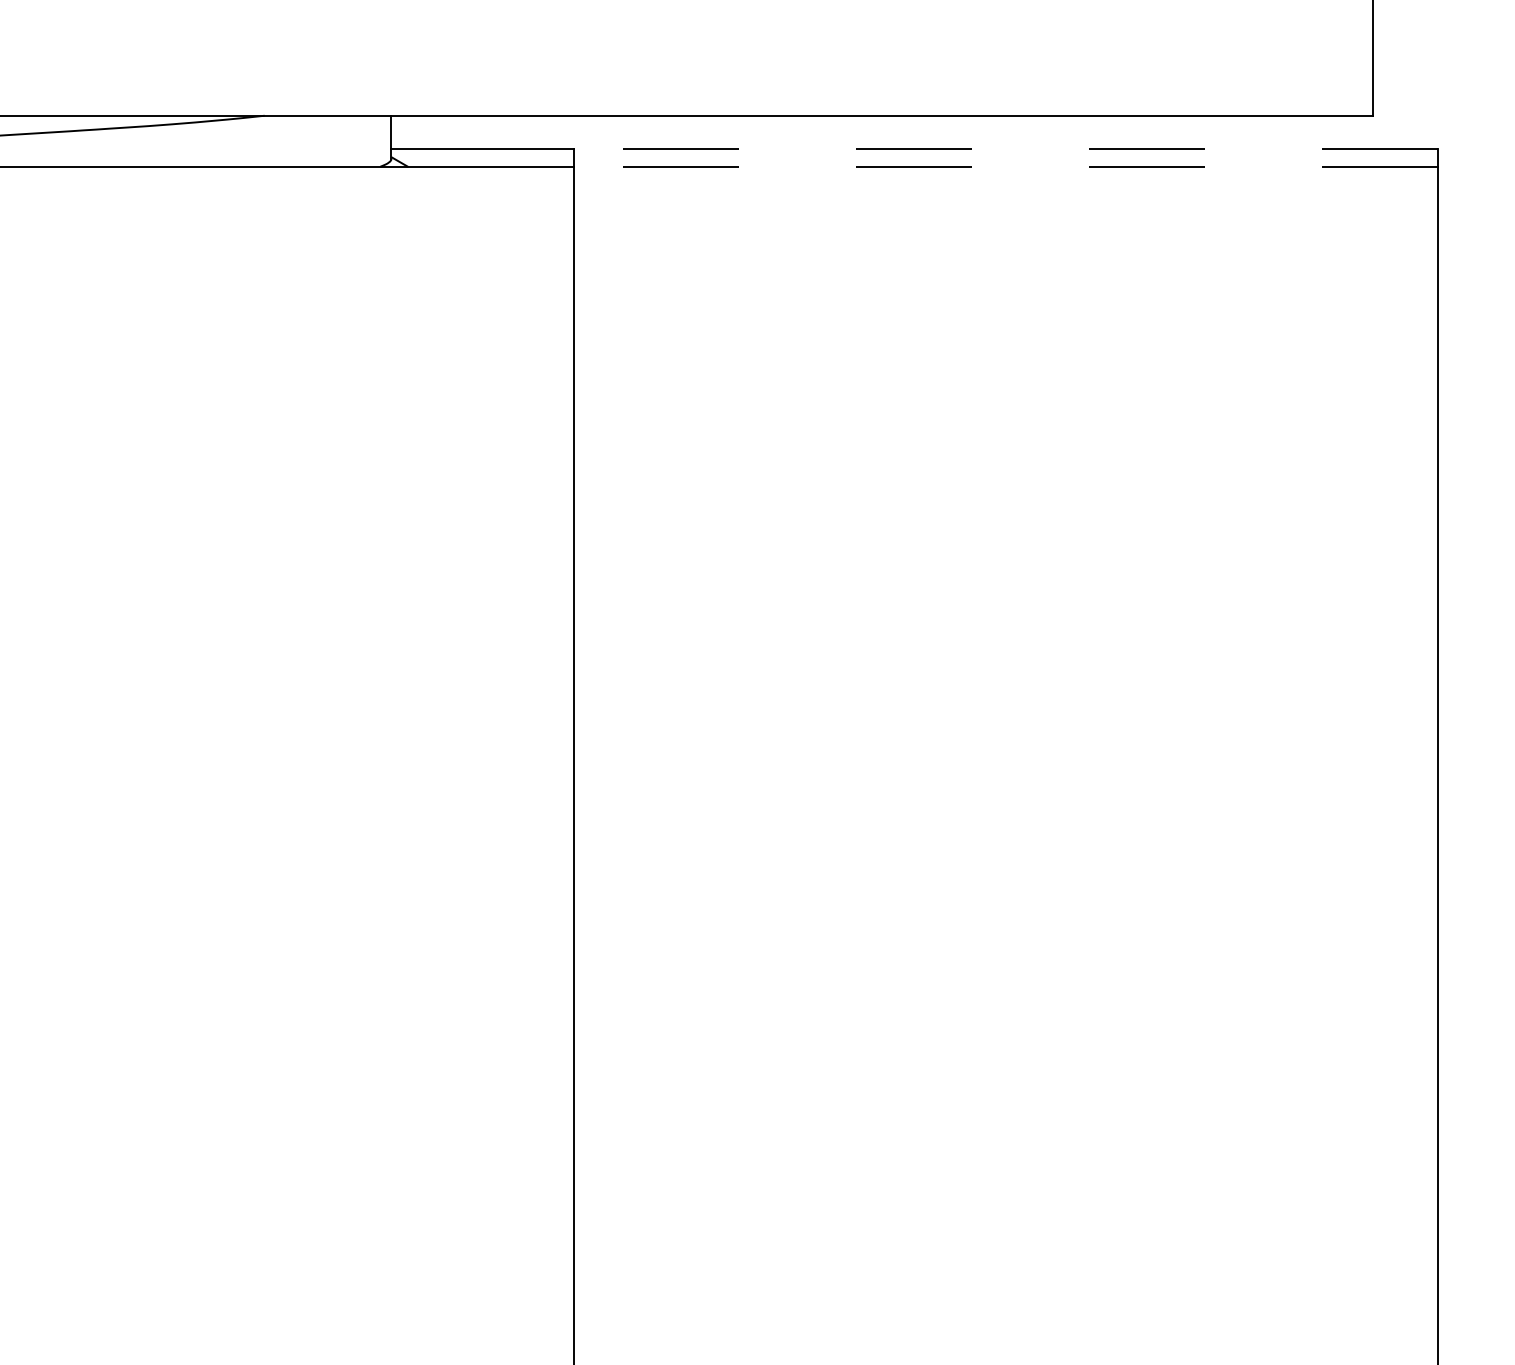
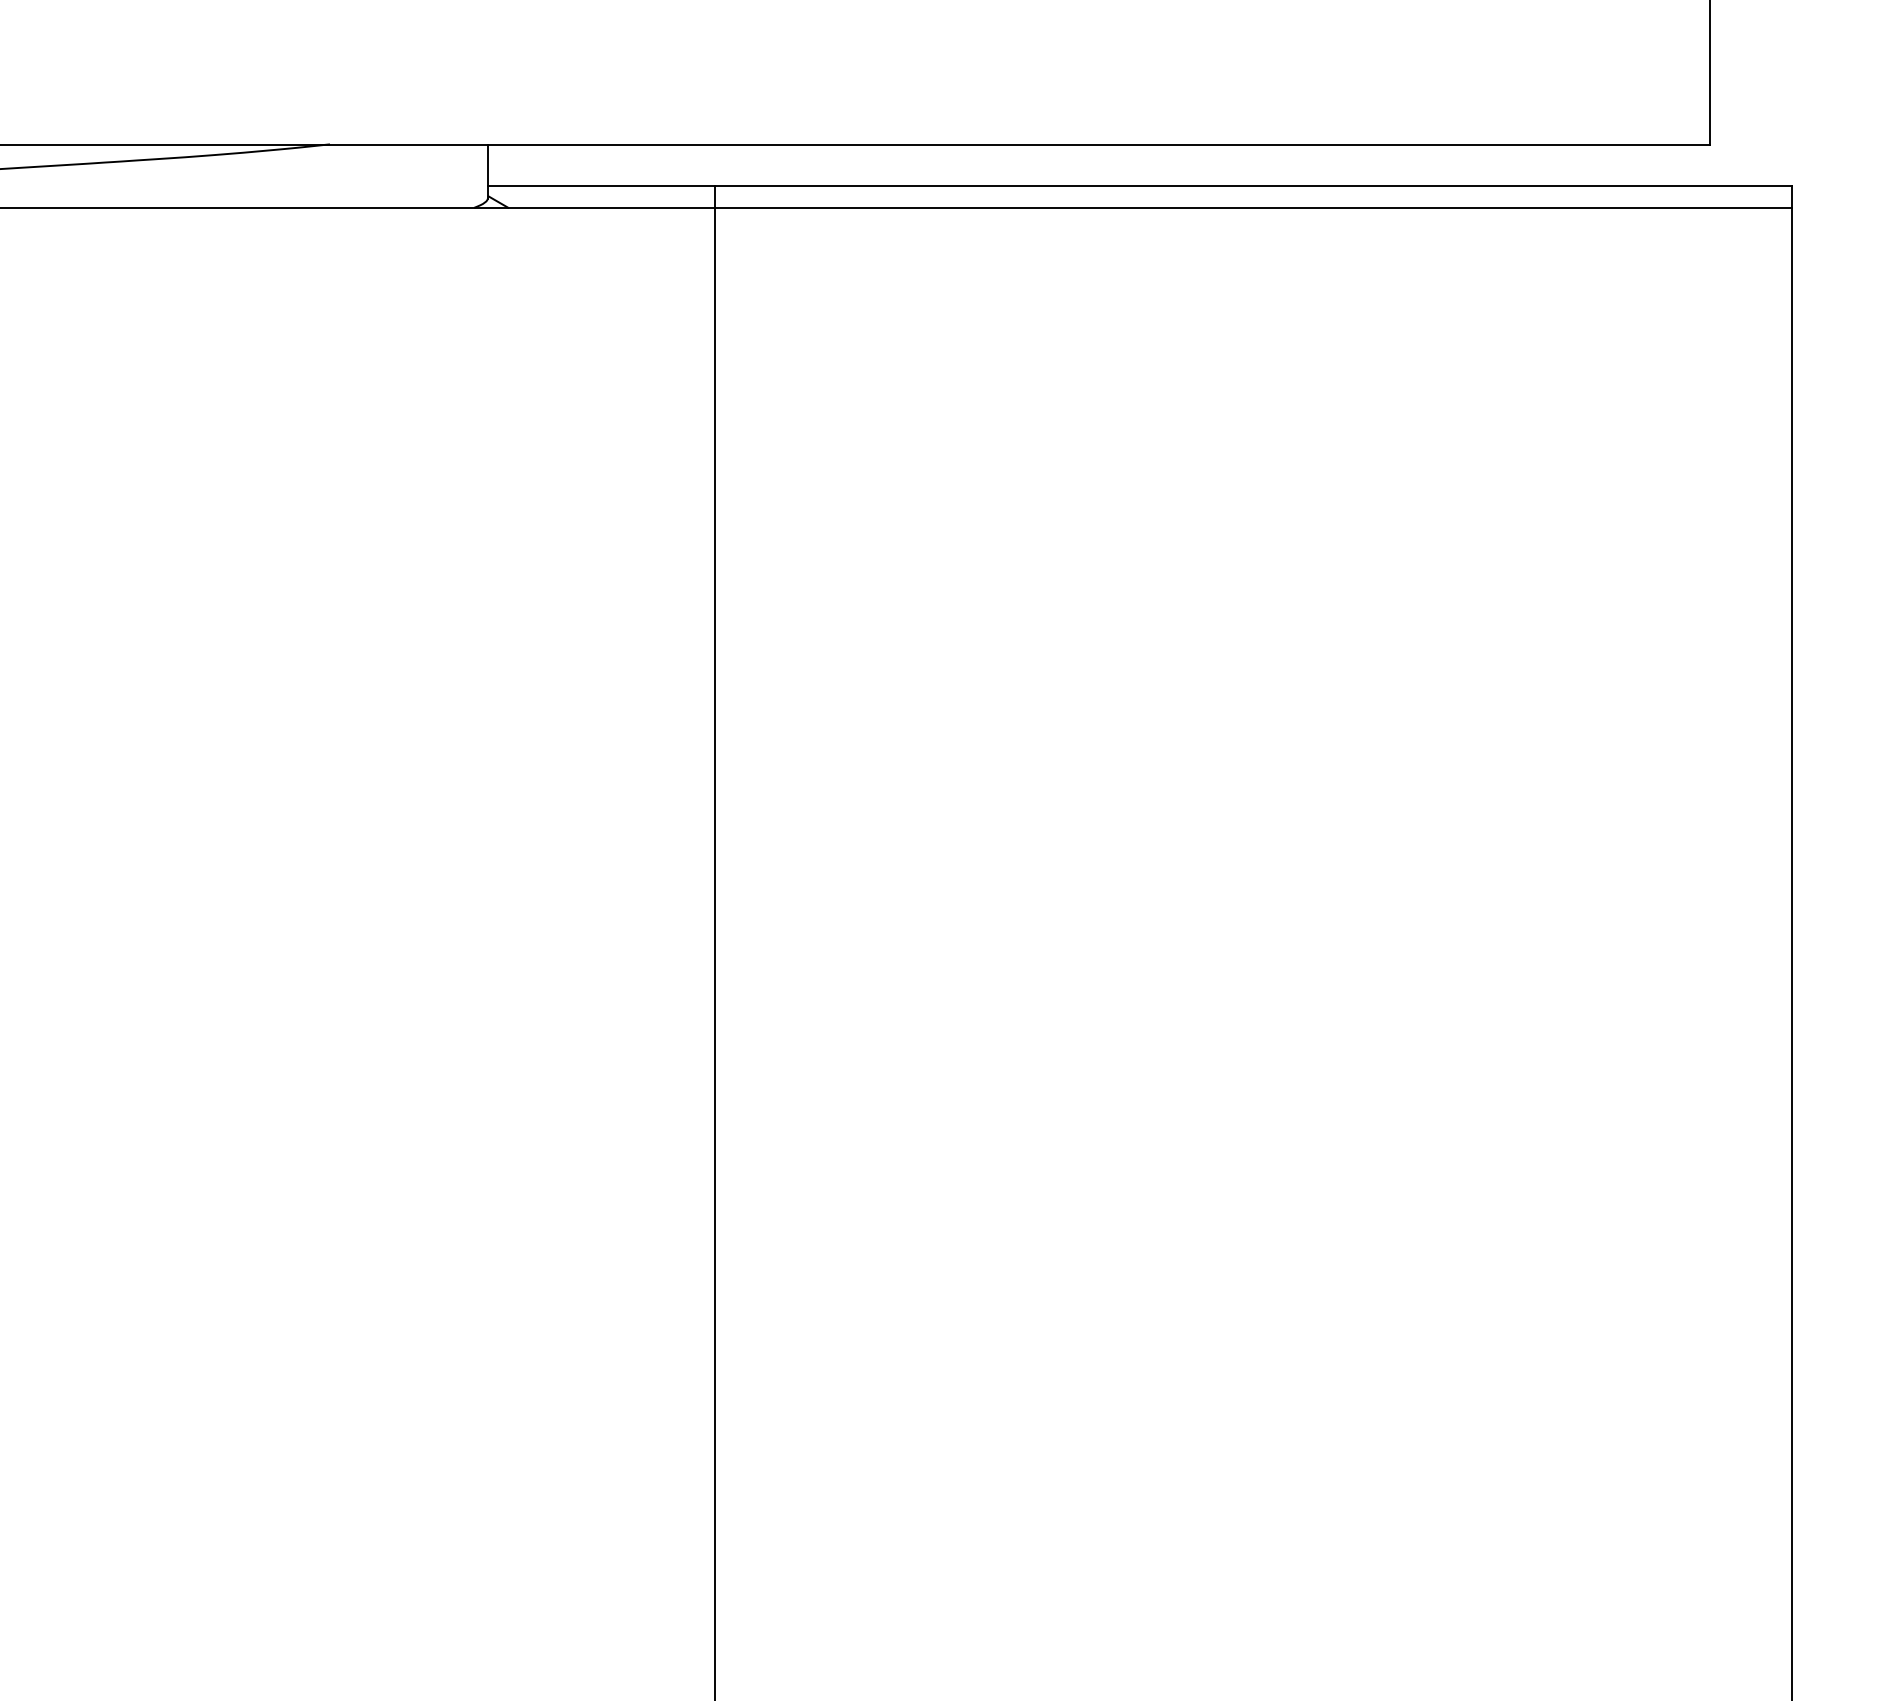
line: (1005, 149) -> (1252, 186), dashed -> solid
line: (1005, 167) -> (1252, 208), dashed -> solid

